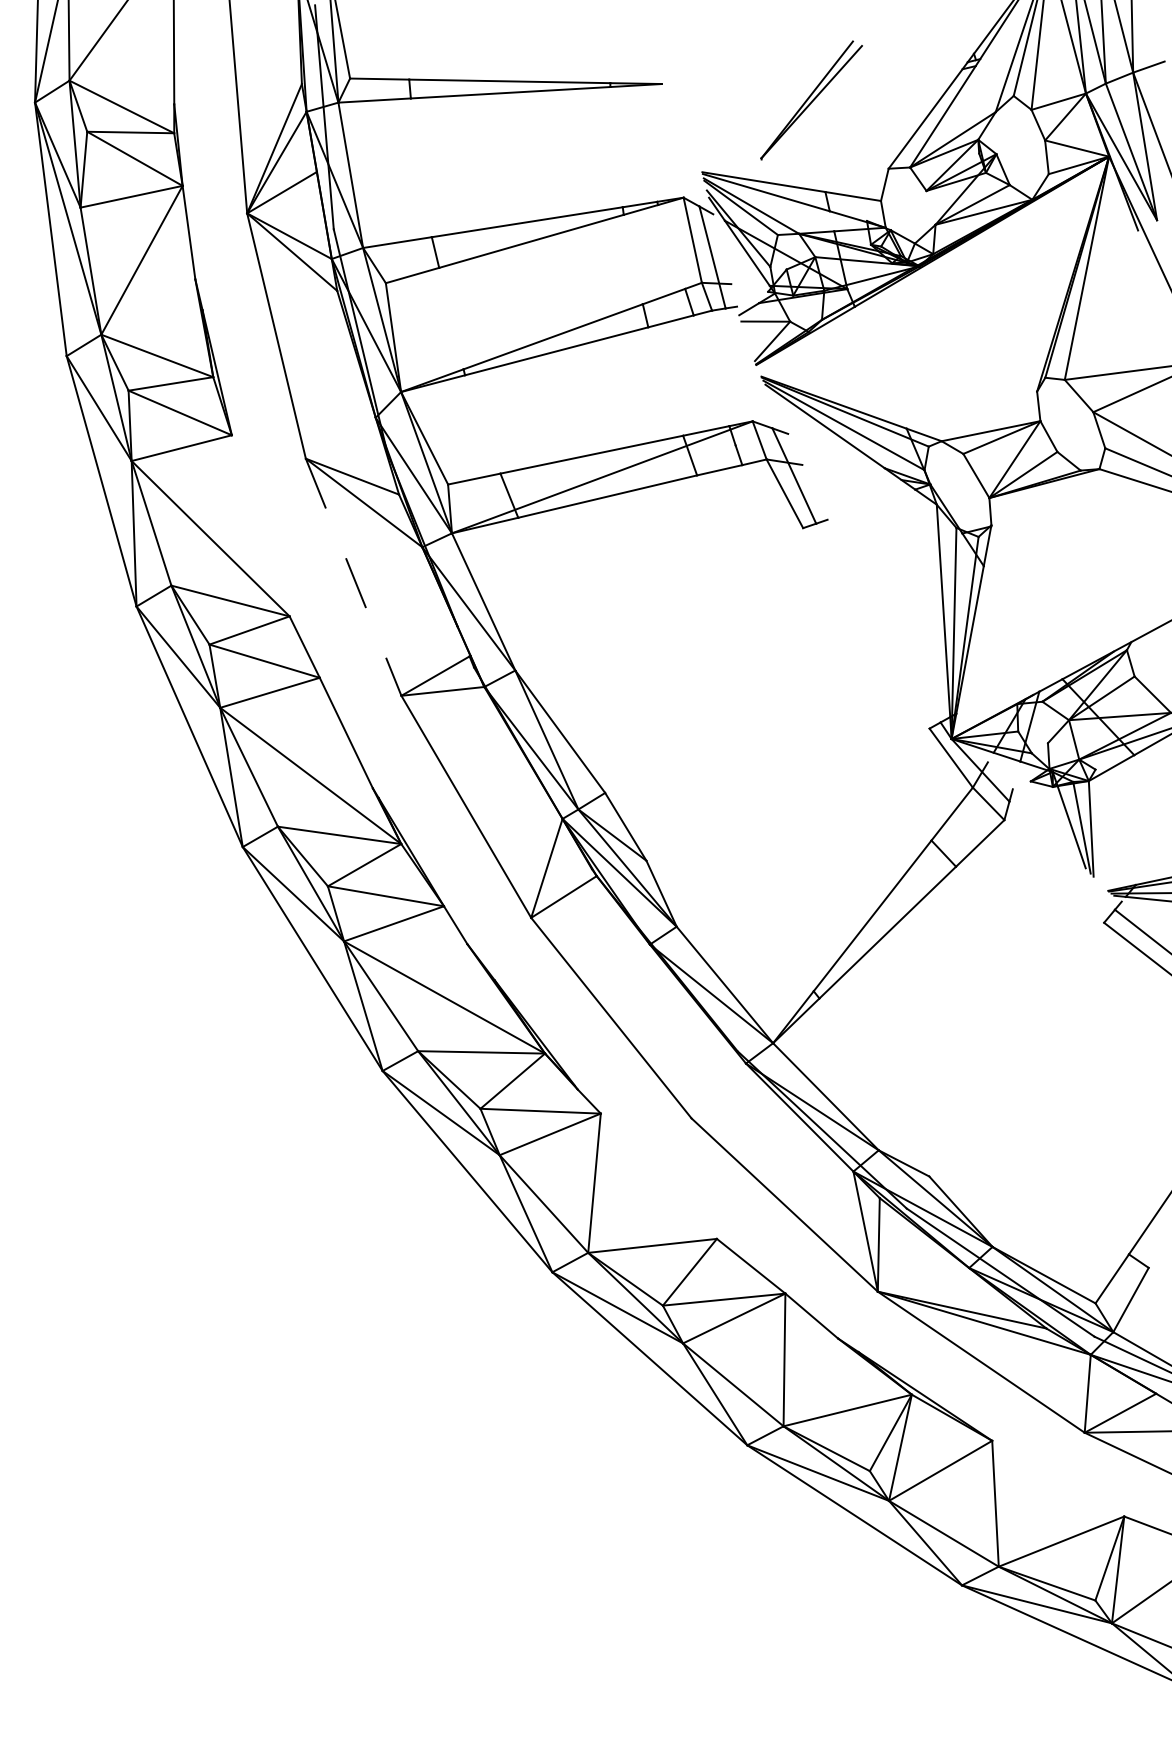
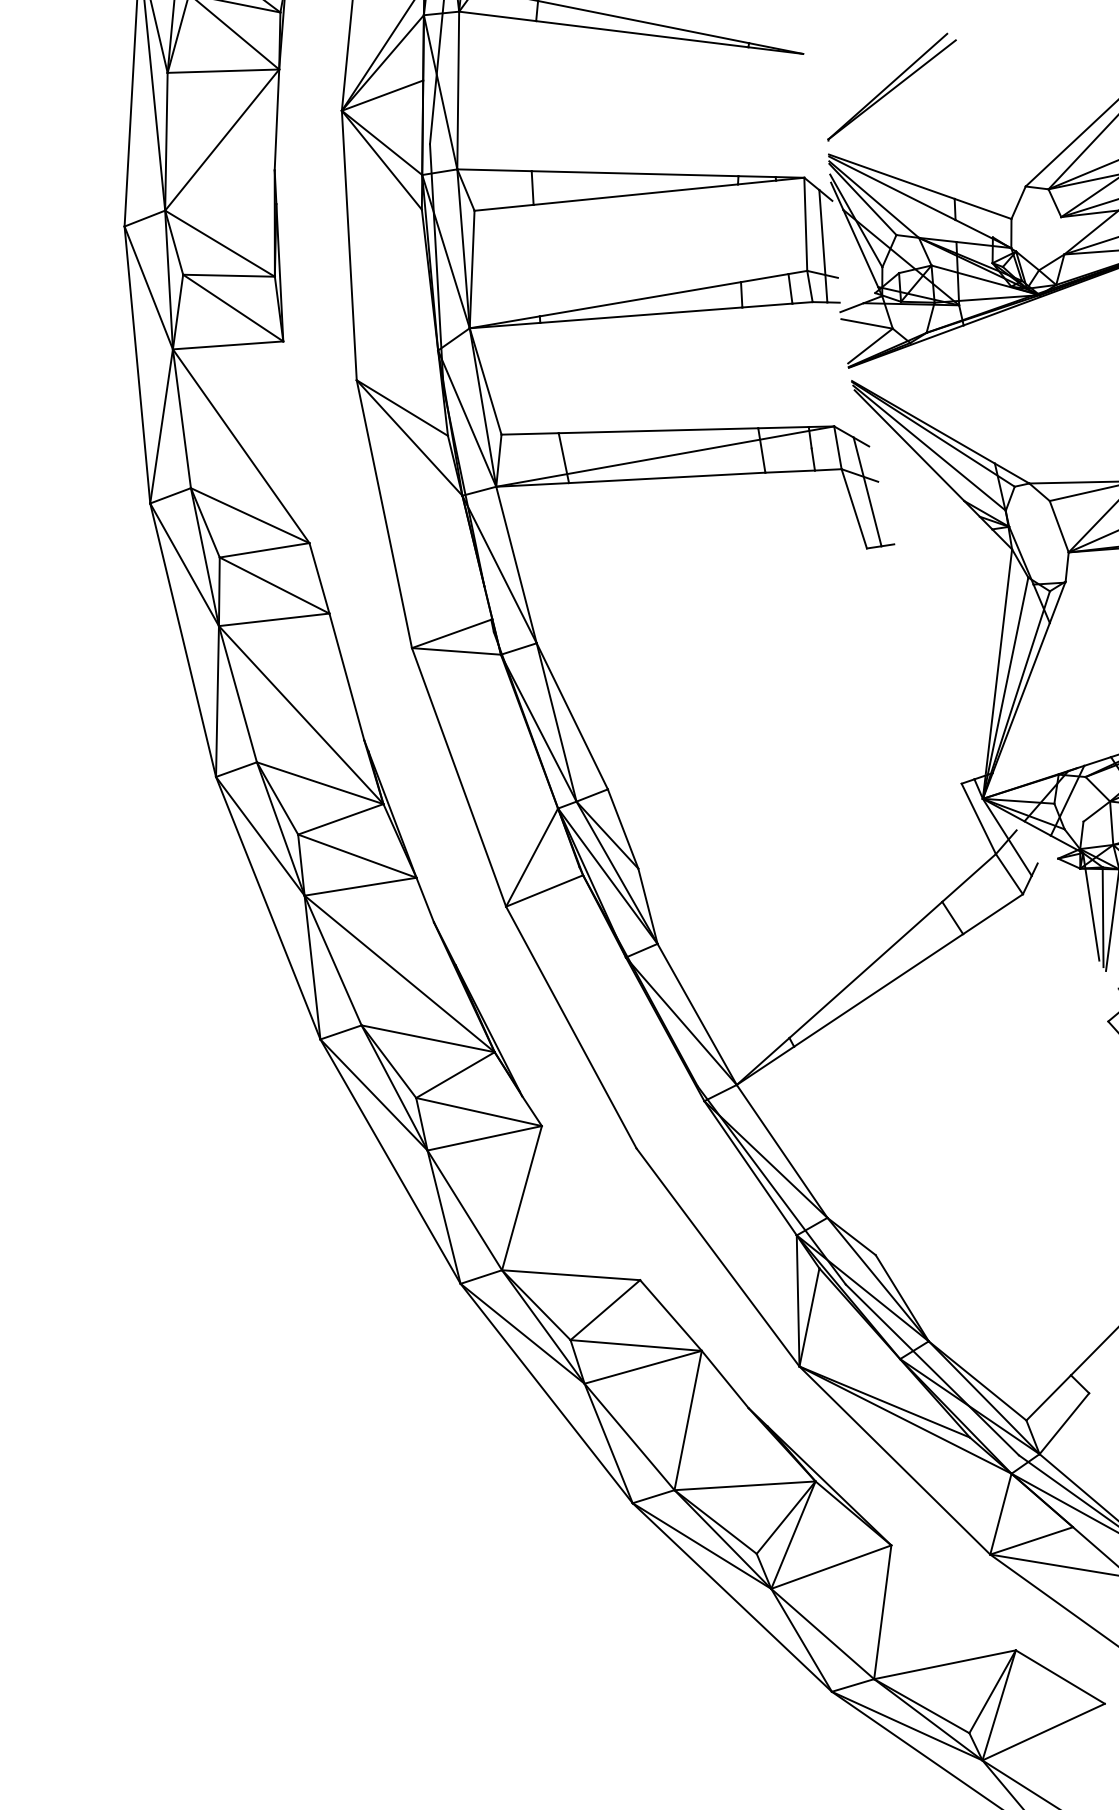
part: (811, 100) -> (892, 88), moved
line: (353, 577) -> (384, 514), dashed -> solid

